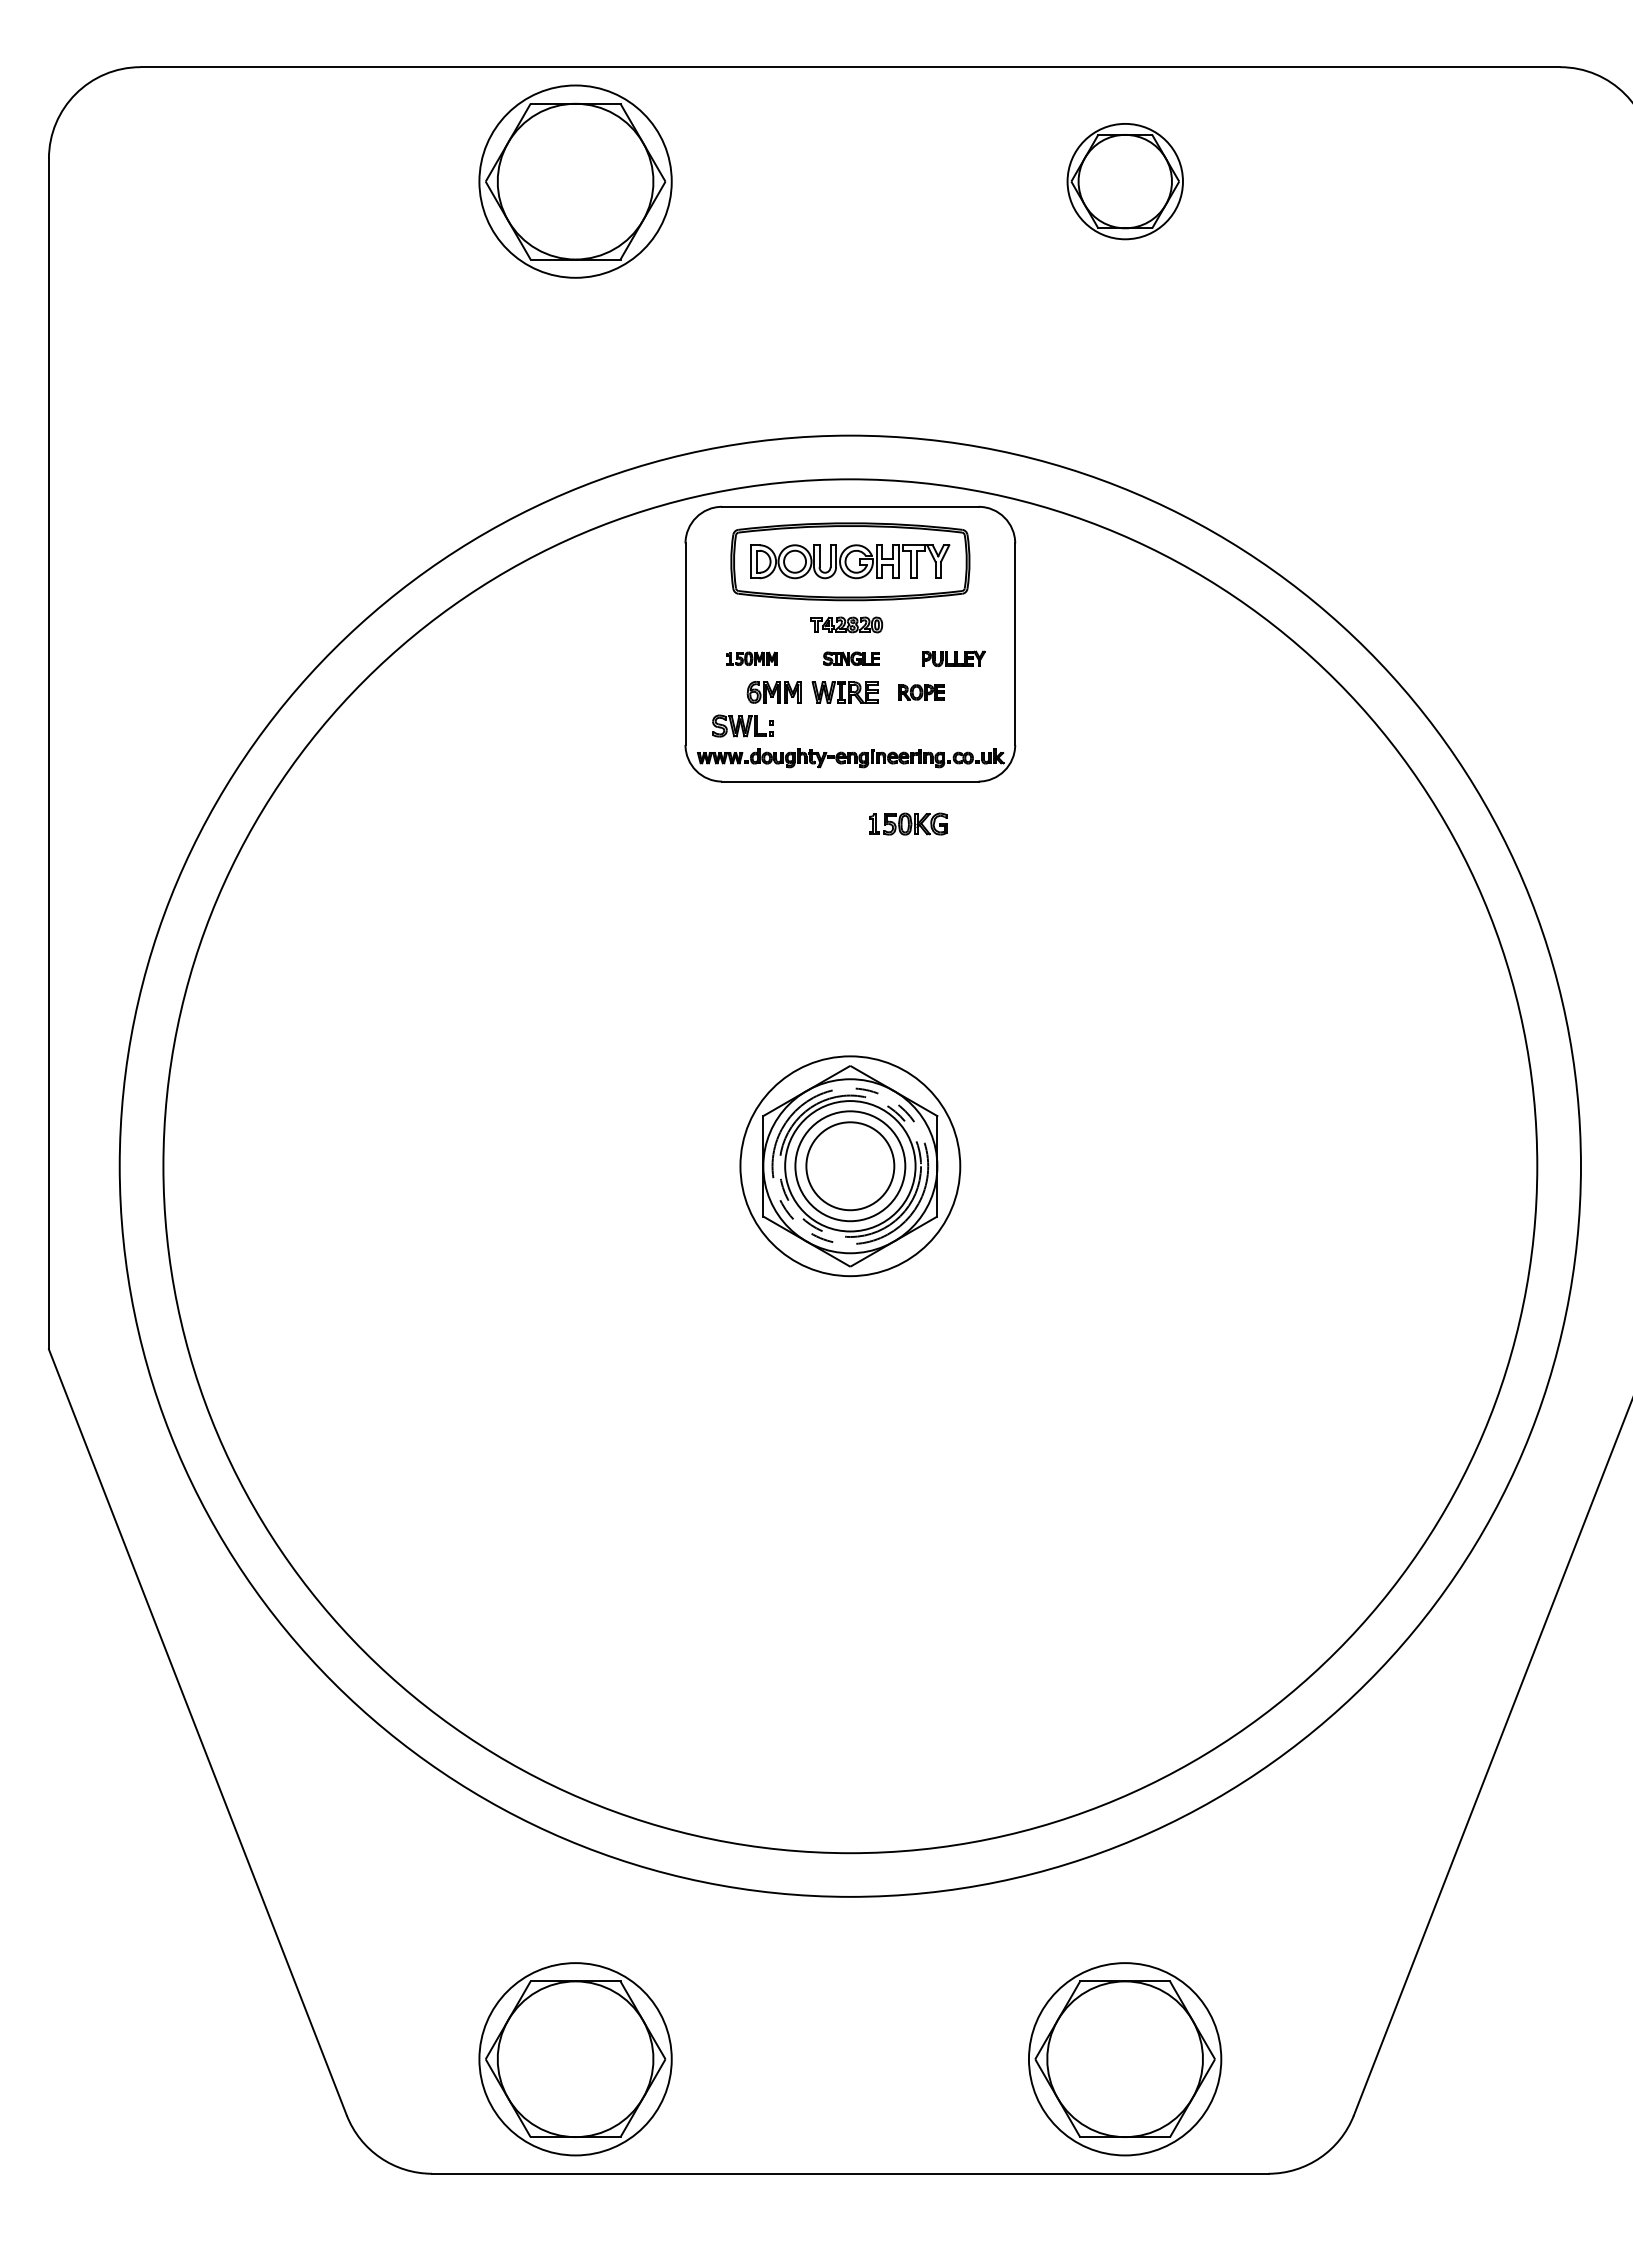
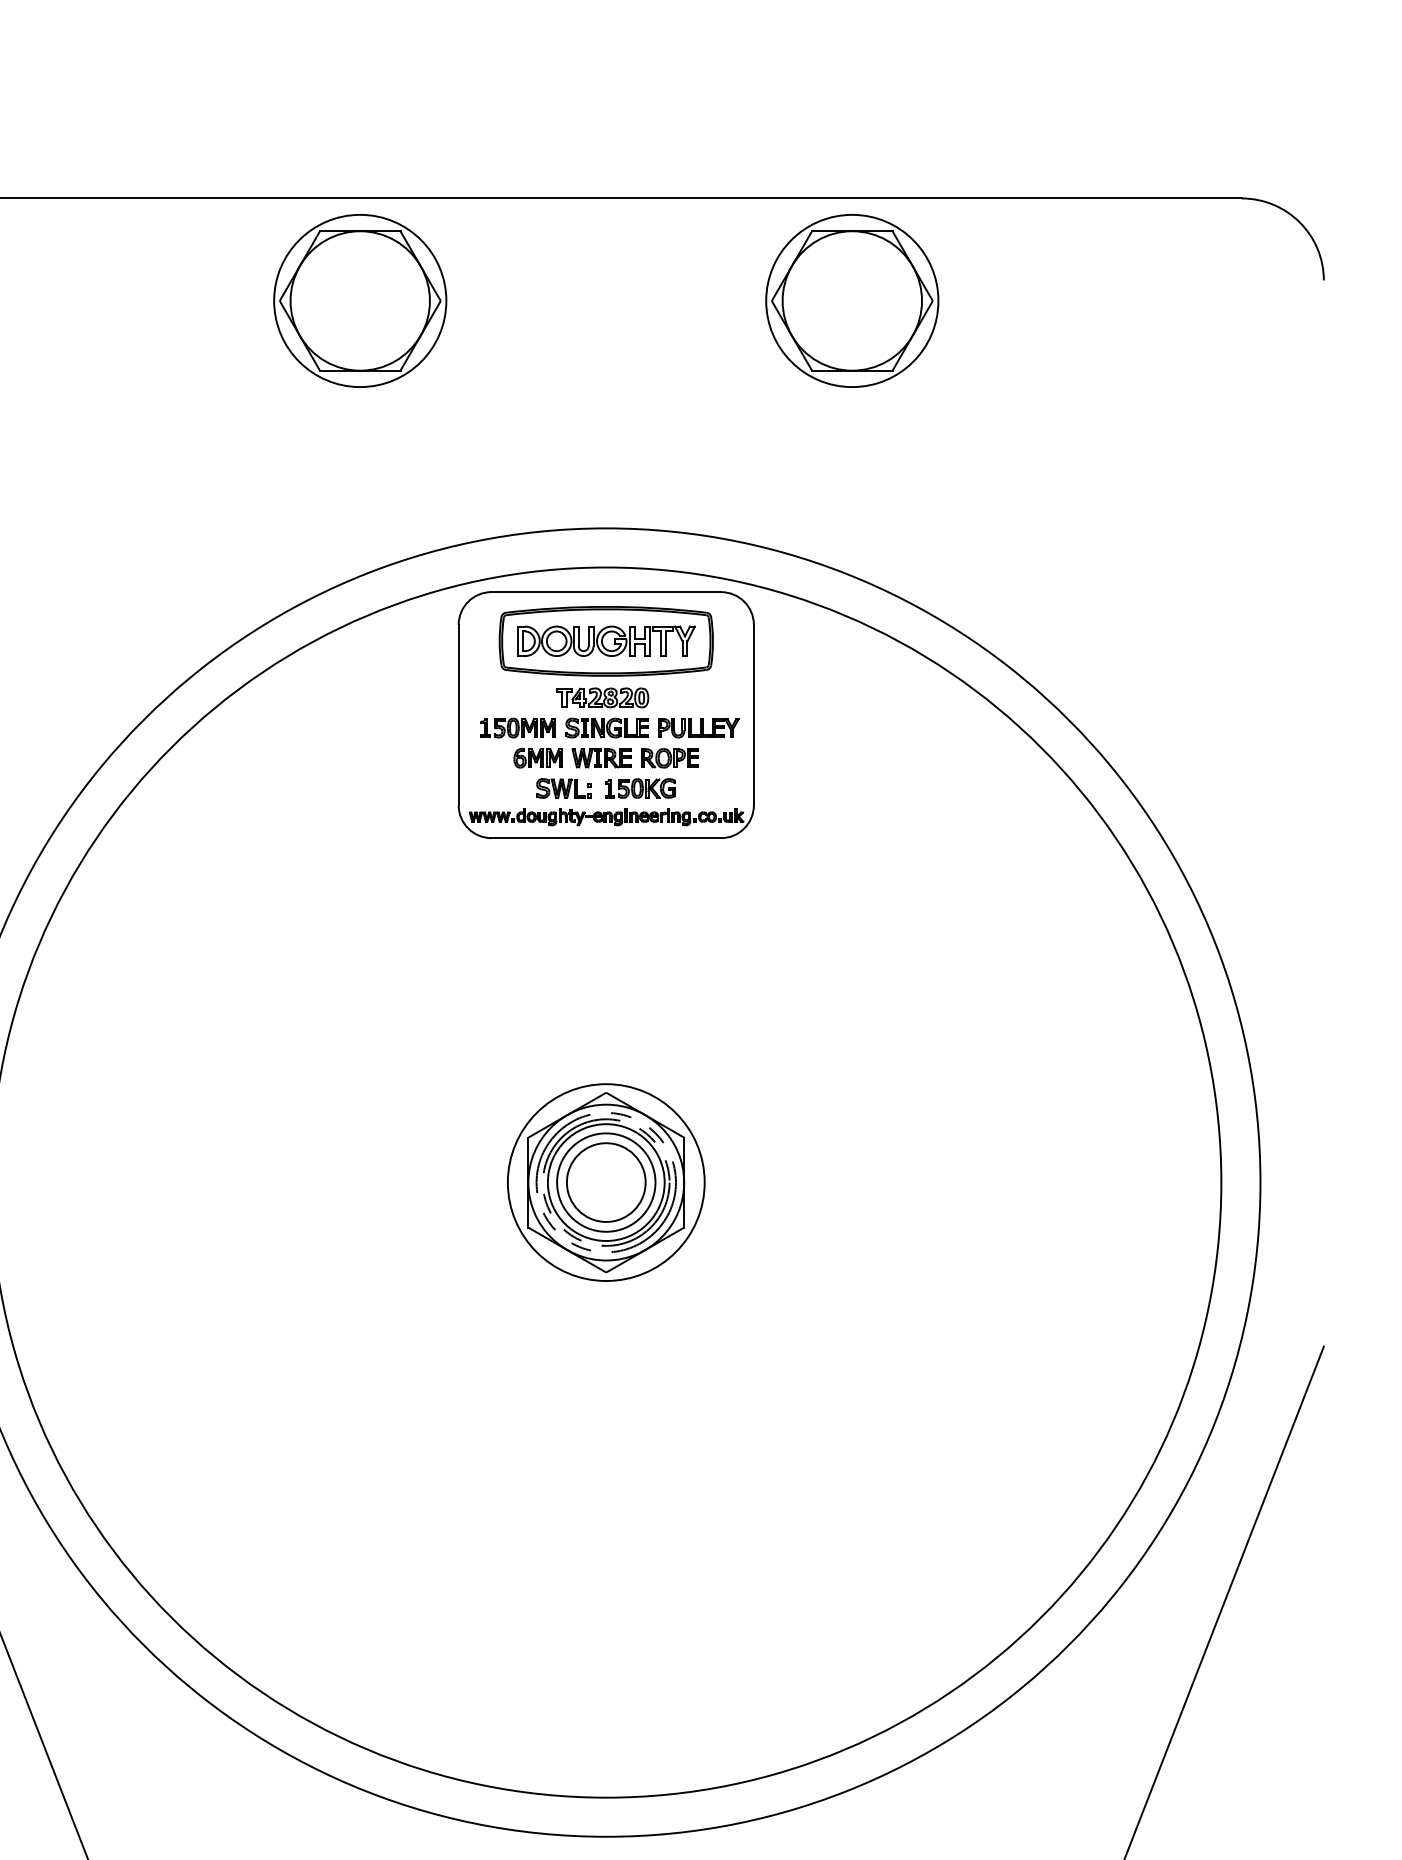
part: (1125, 181) -> (852, 300), size x1.67
part: (846, 624) -> (602, 697), size x1.43
part: (751, 658) -> (517, 727), size x1.67
part: (851, 658) -> (607, 727), size x1.67
part: (953, 658) -> (698, 727), size x1.43
part: (921, 692) -> (669, 758), size x1.43
part: (742, 725) -> (563, 787), moved
part: (908, 823) -> (640, 787), moved

